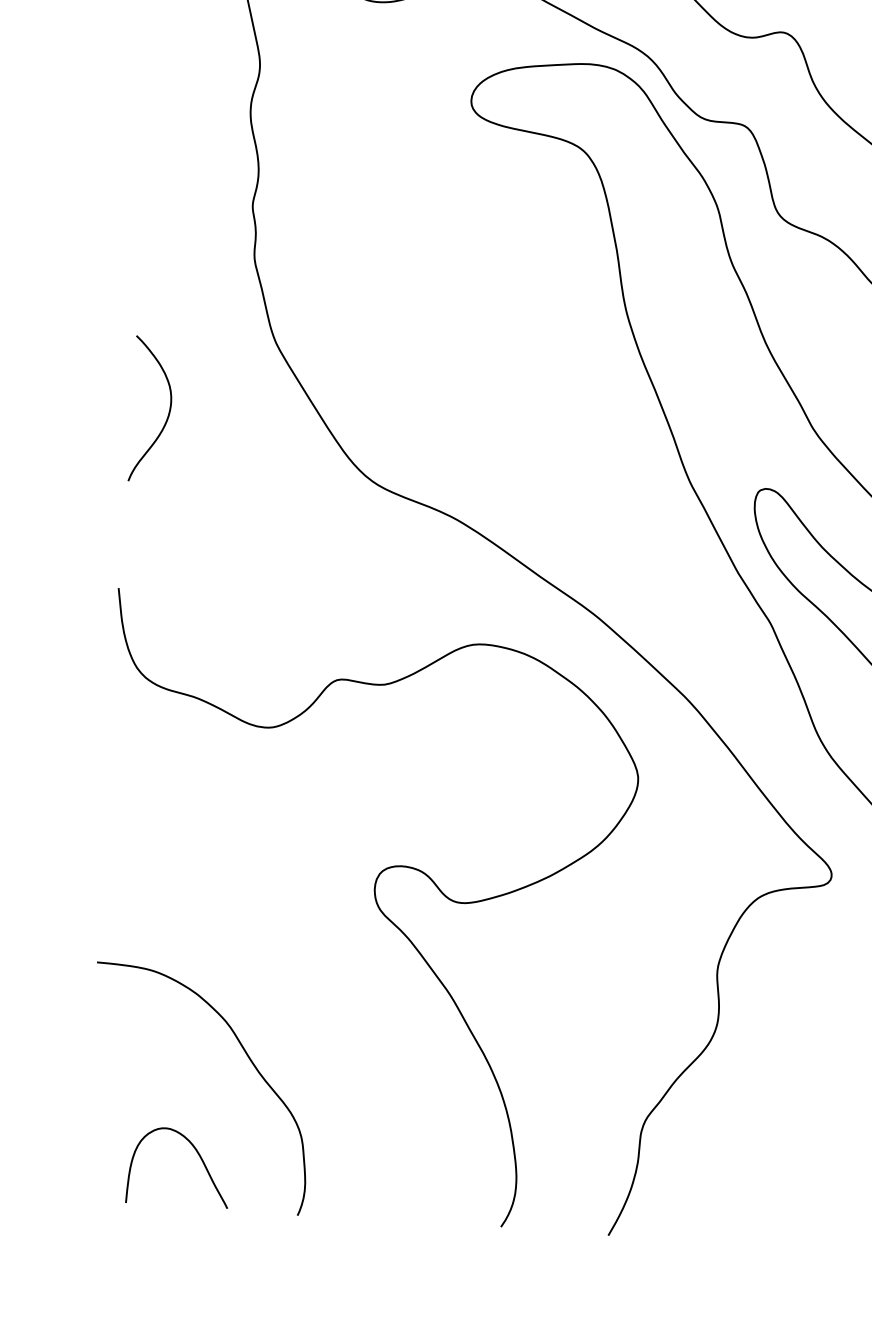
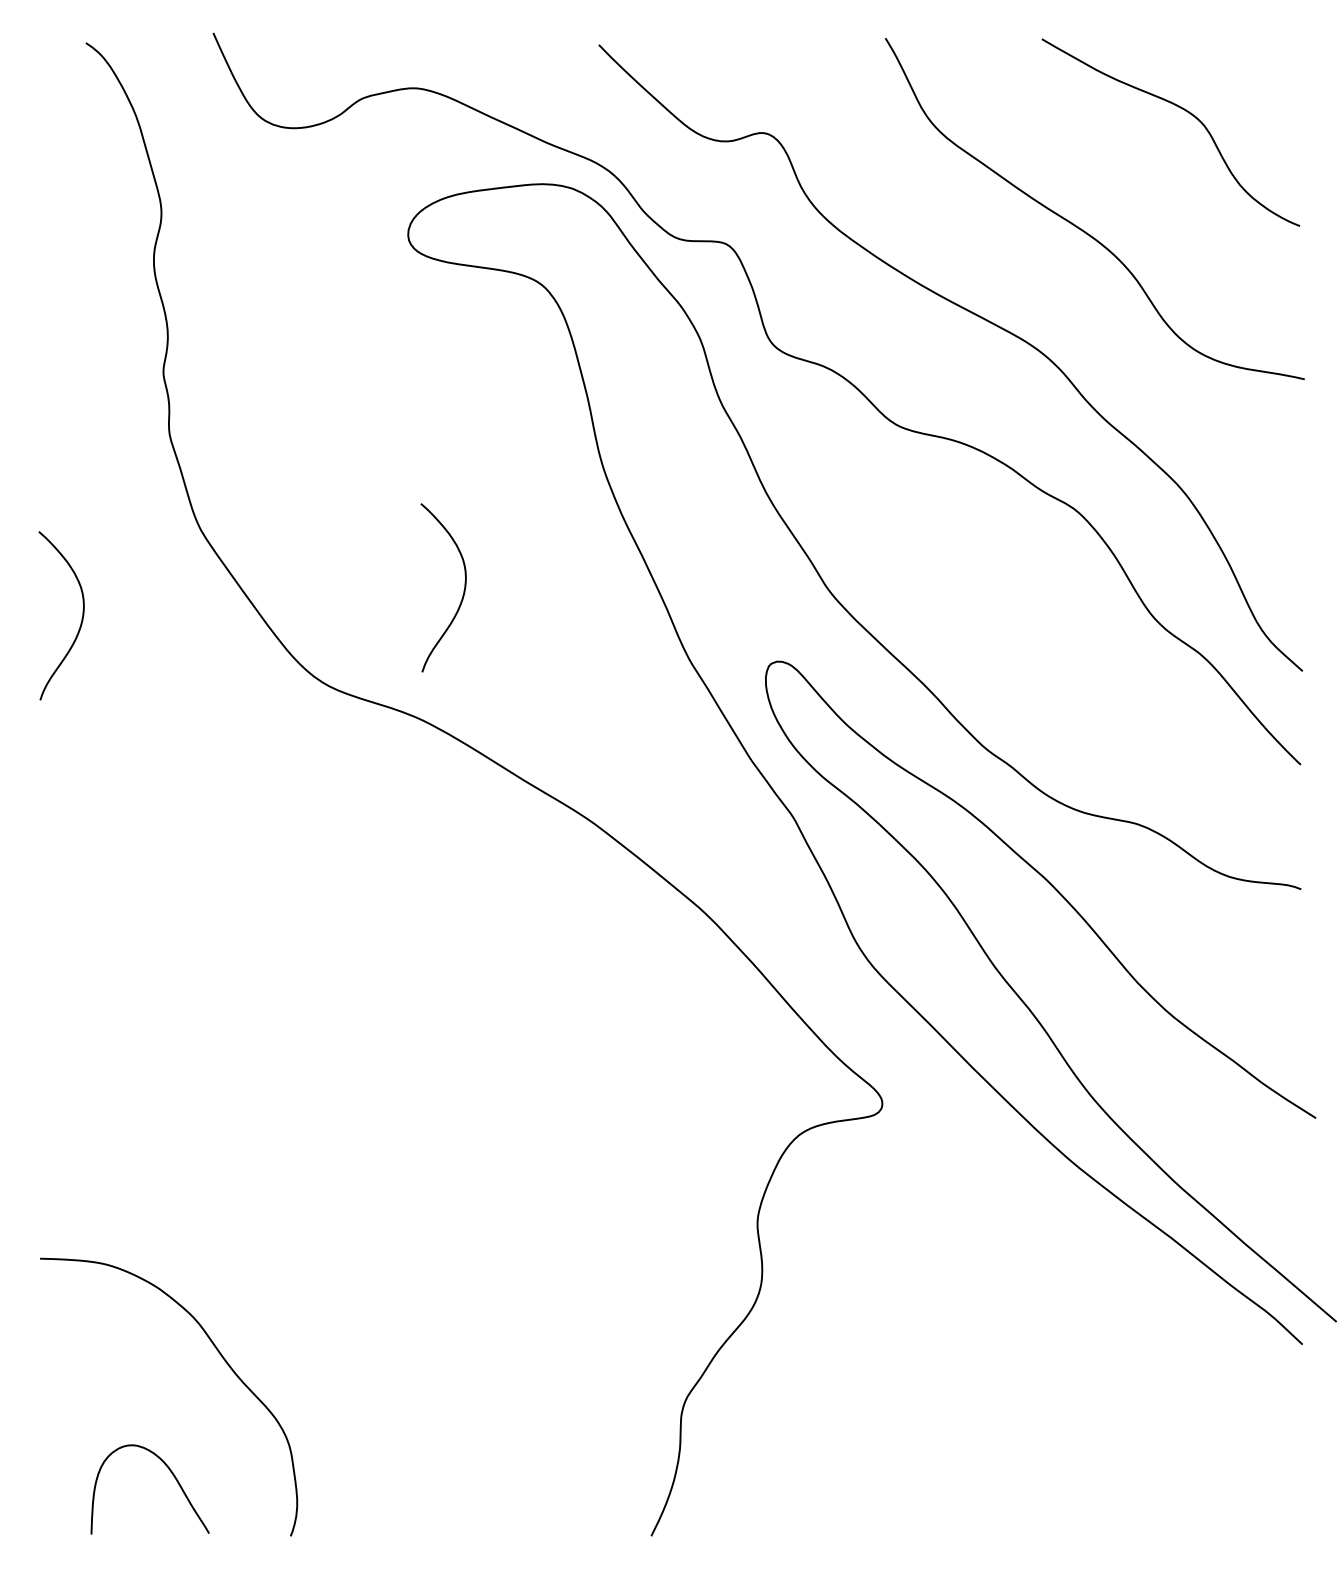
curve: (499, 410) -> (463, 590), added
curve: (377, 905) -> (359, 1172), removed

